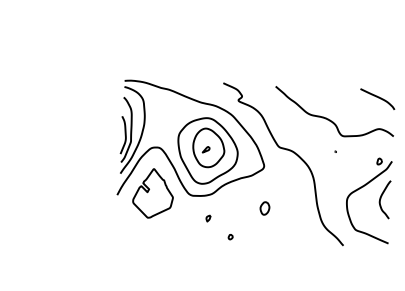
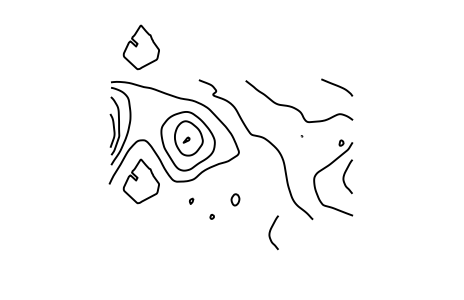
part: (159, 43) -> (140, 47), added
part: (265, 208) -> (235, 199), moved
curve: (296, 255) -> (271, 230), added

